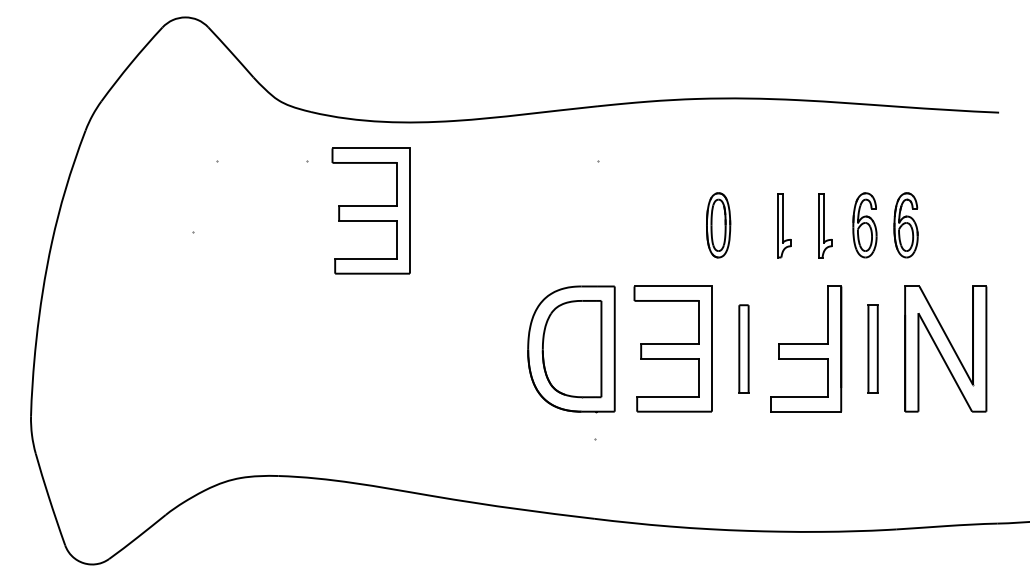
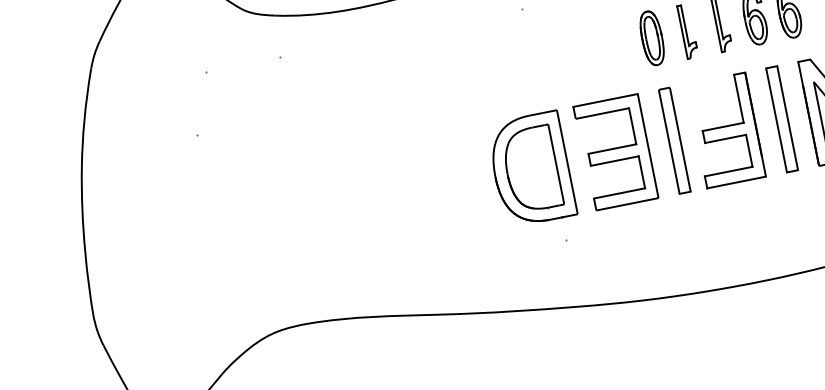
part: (370, 210) -> (341, 87), removed
part: (718, 225) -> (652, 38), moved
part: (743, 348) -> (674, 140), size x1.43
part: (872, 348) -> (781, 118), size x1.43

